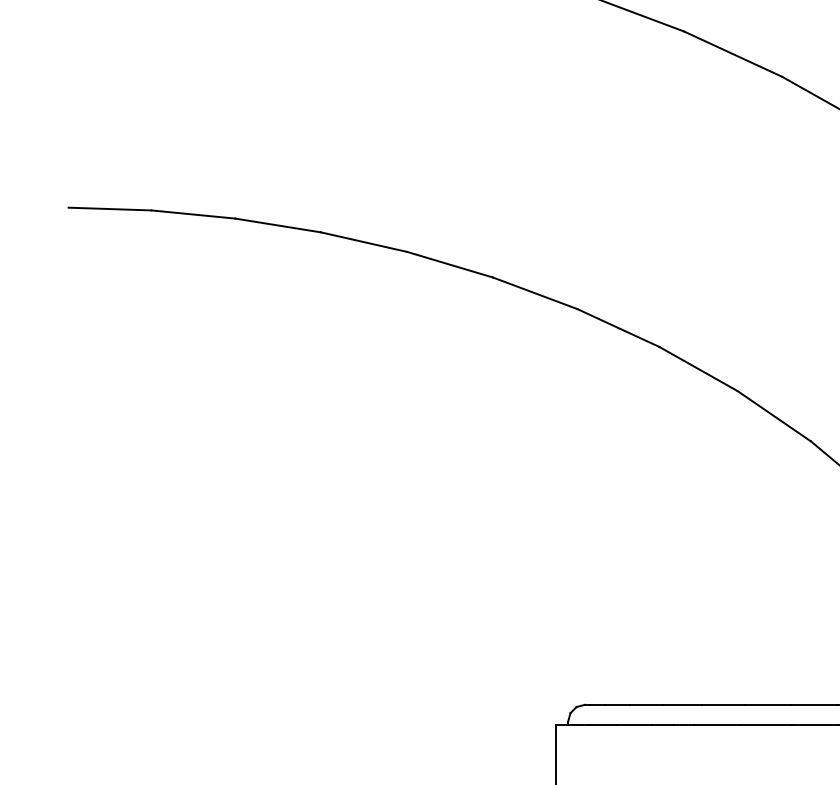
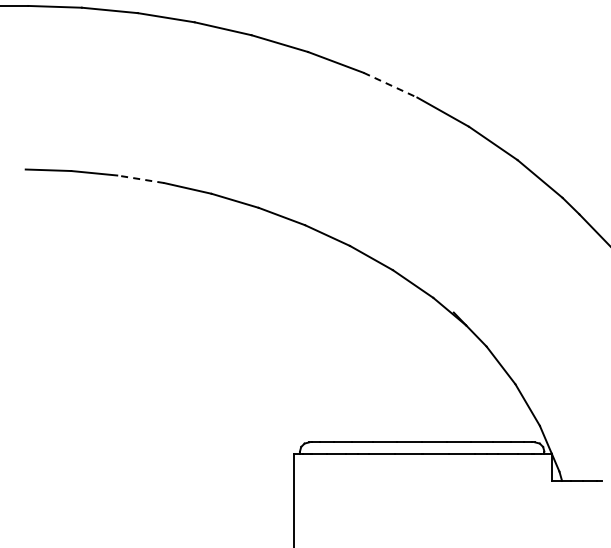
line: (733, 54) -> (390, 85), solid -> dashed
line: (277, 225) -> (140, 179), solid -> dashed

